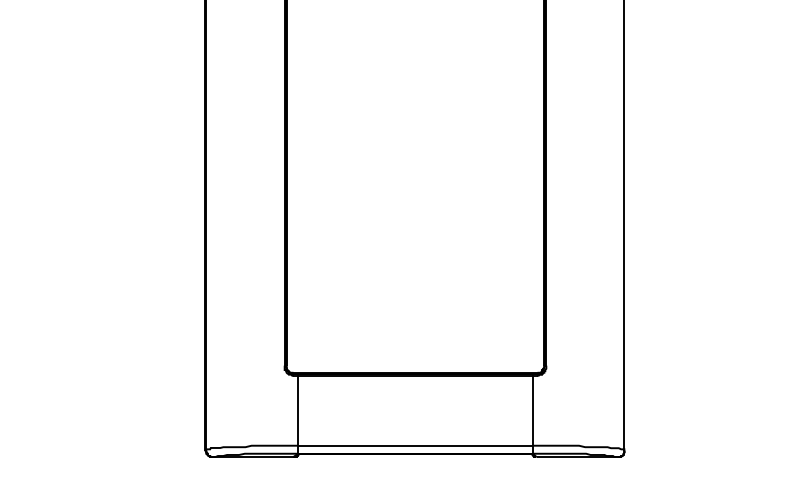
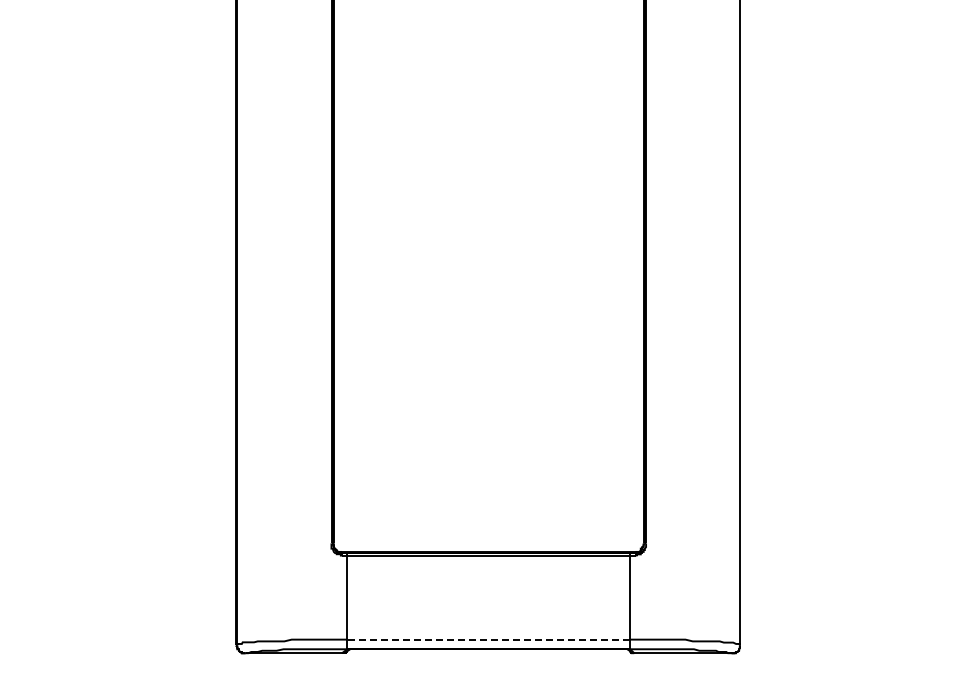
line: (415, 445) -> (488, 639), solid -> dashed

